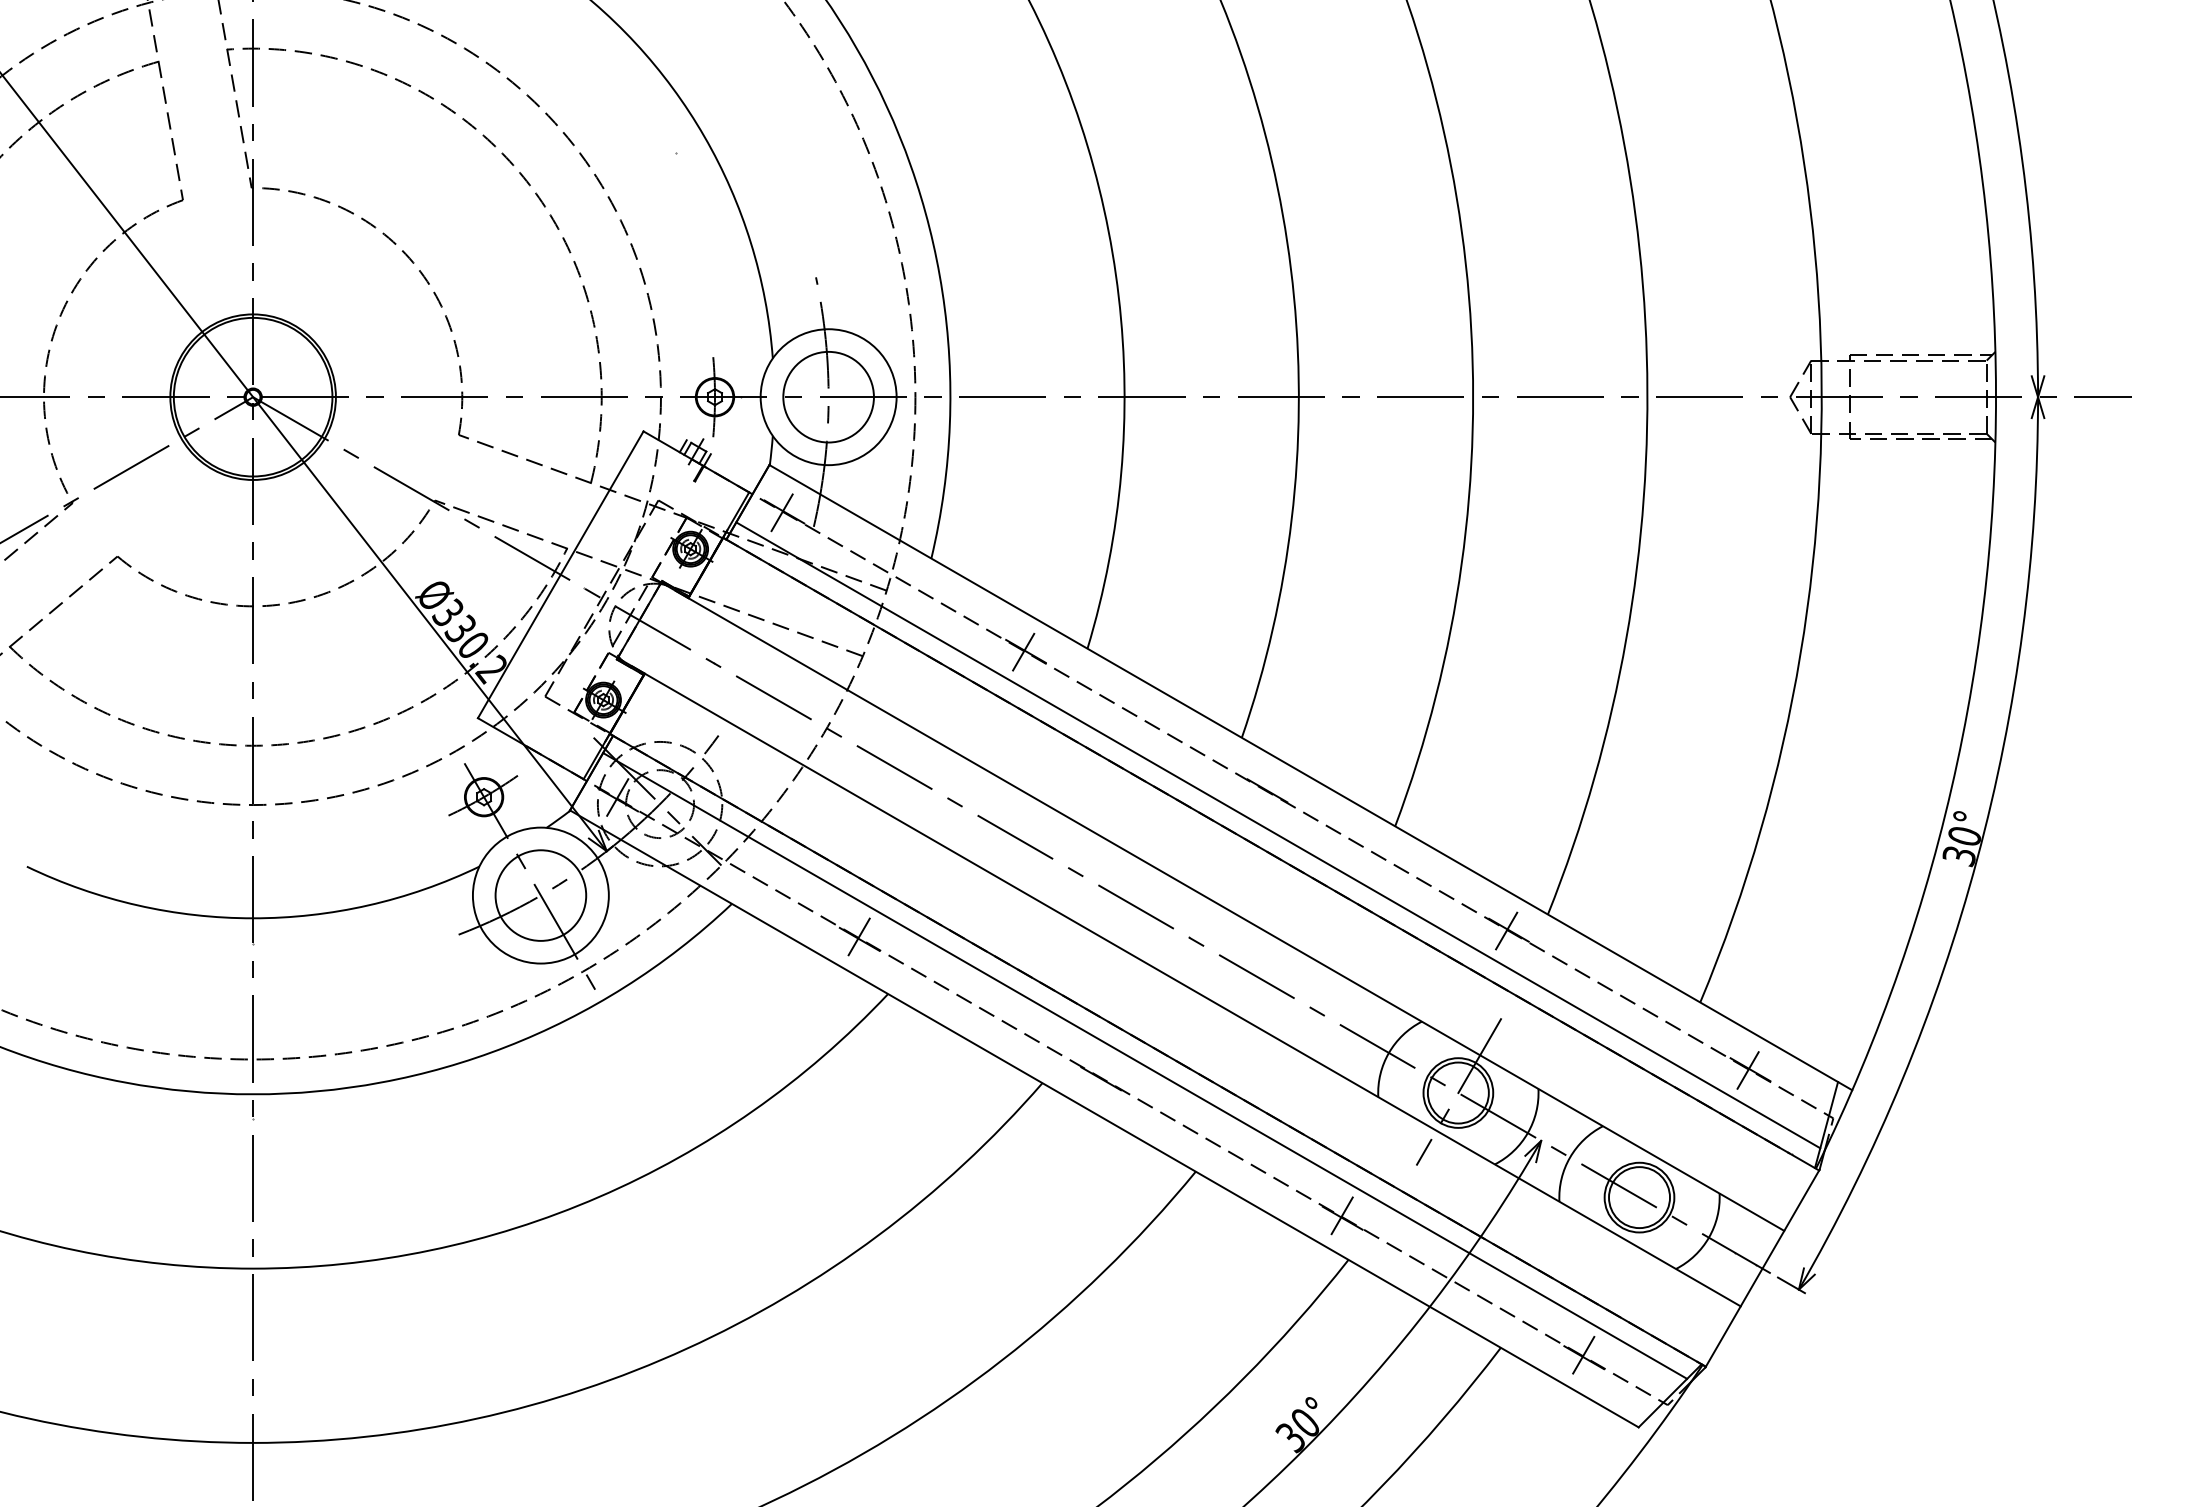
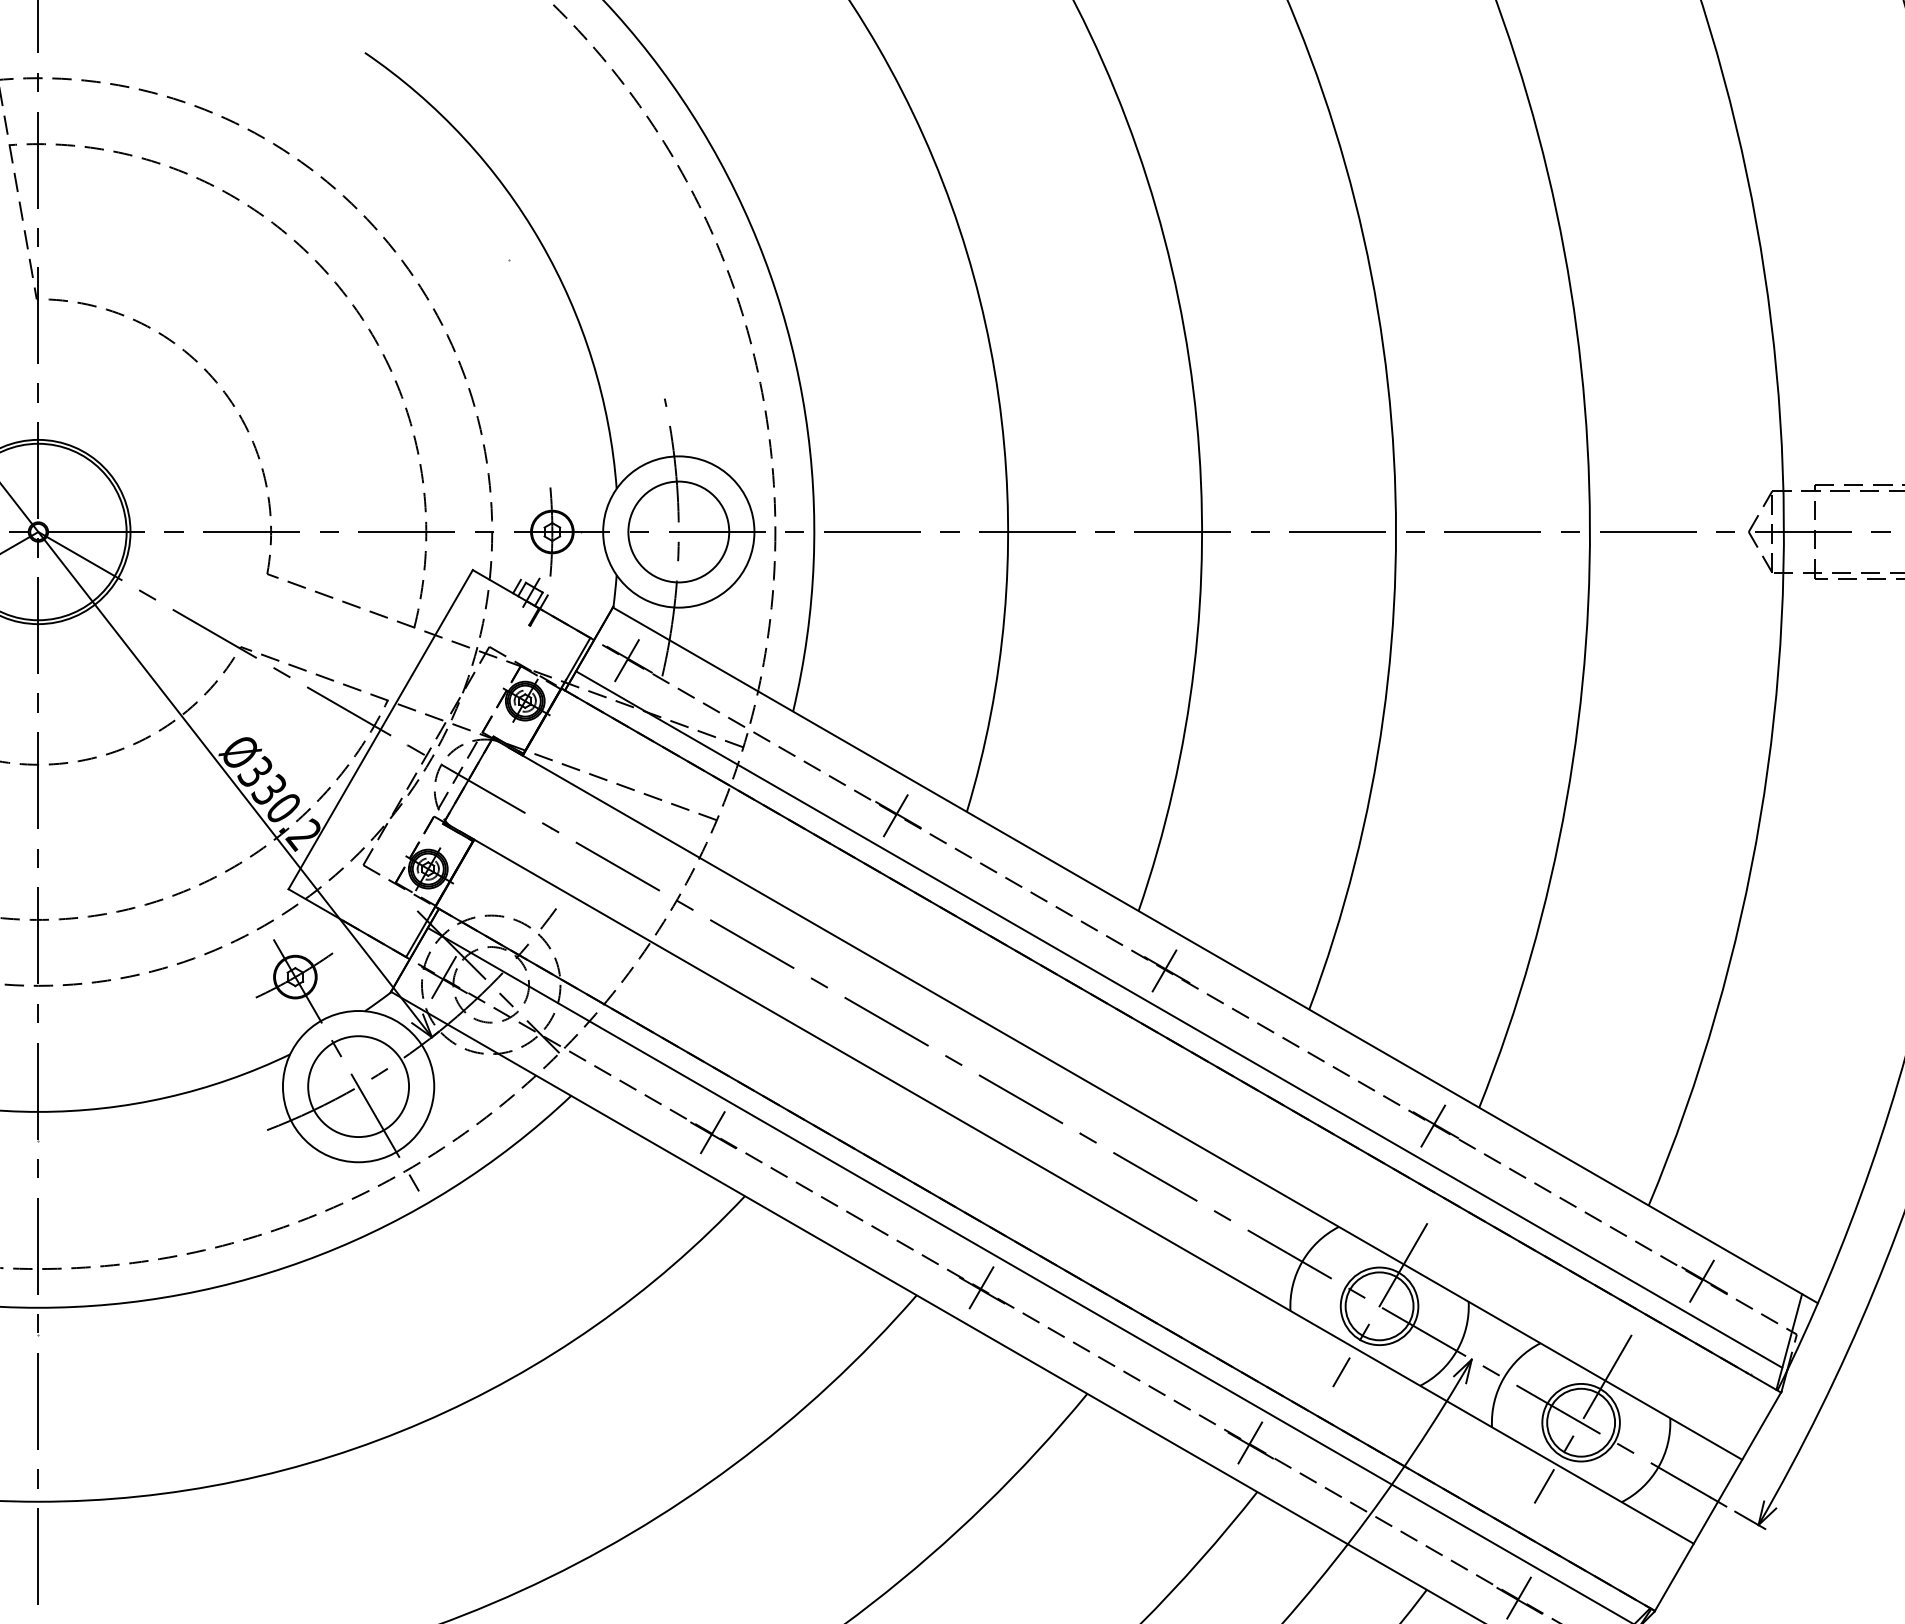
line: (1265, 791) -> (1164, 970), added
line: (1100, 1076) -> (981, 1287), added
line: (1641, 1194) -> (1583, 1419), added

